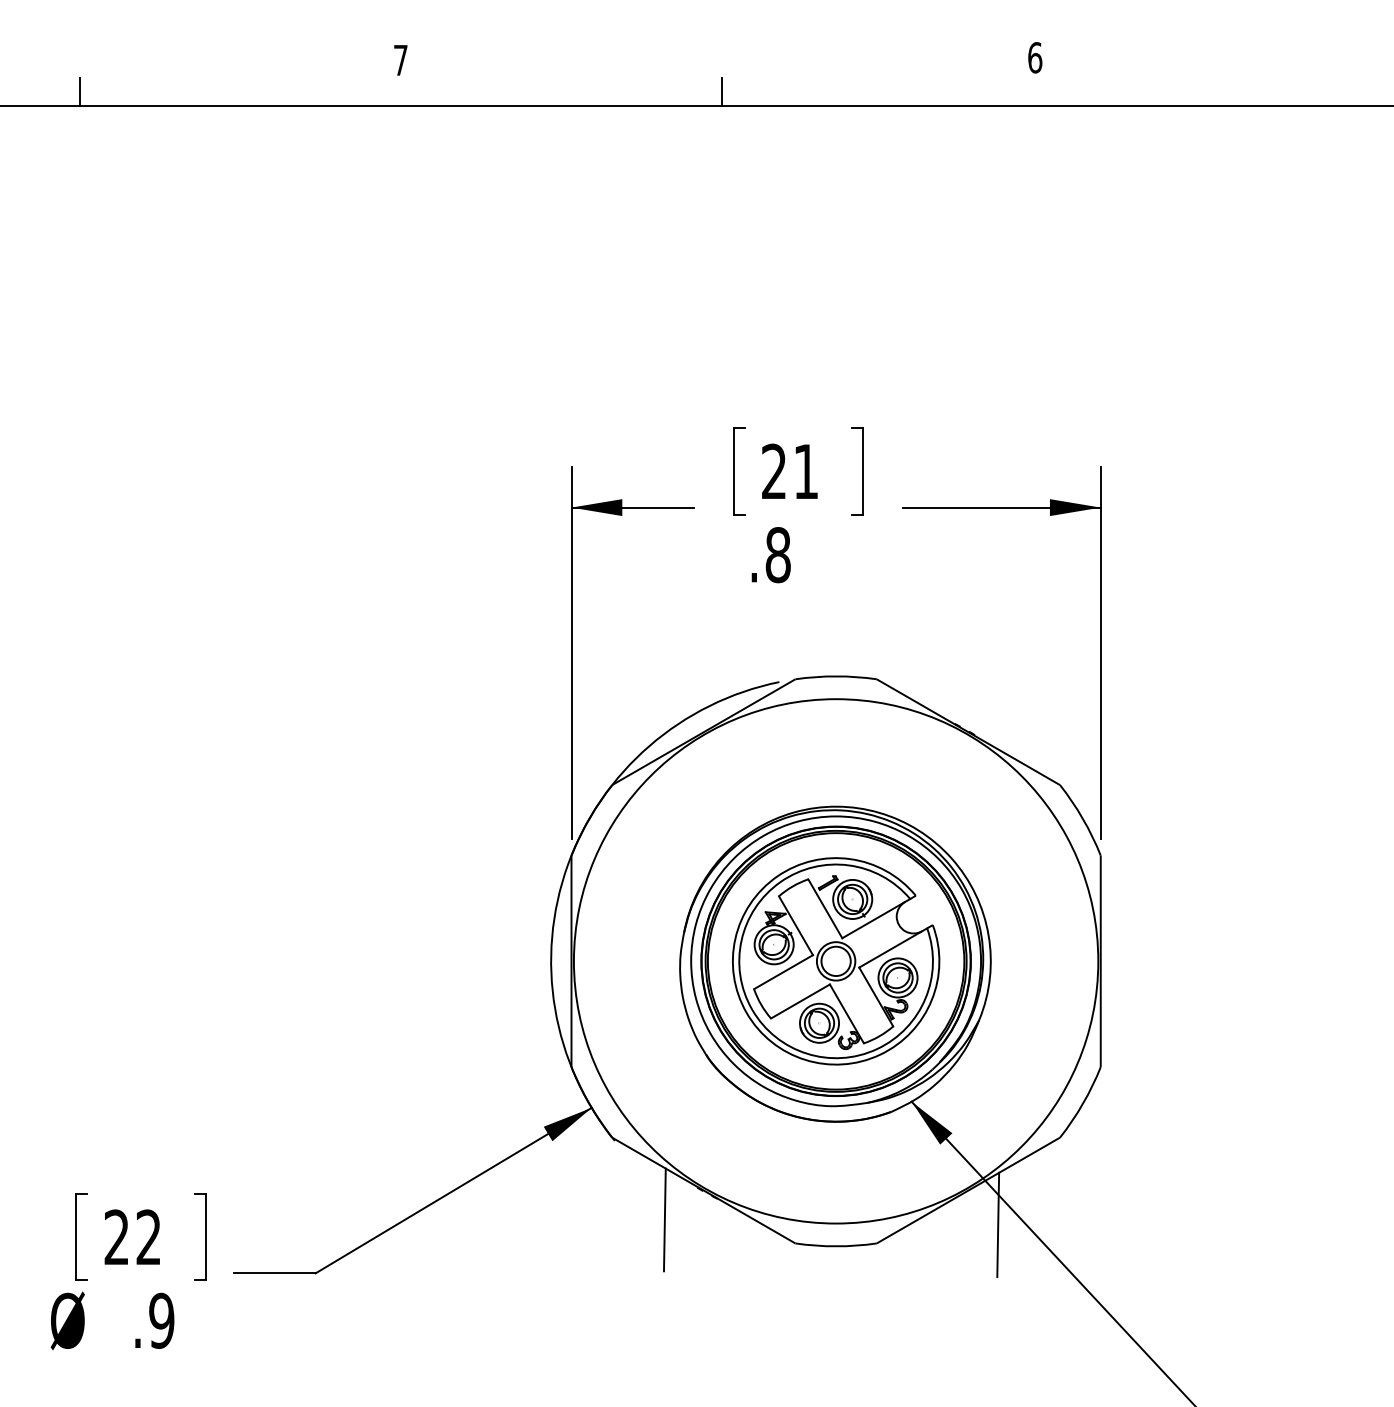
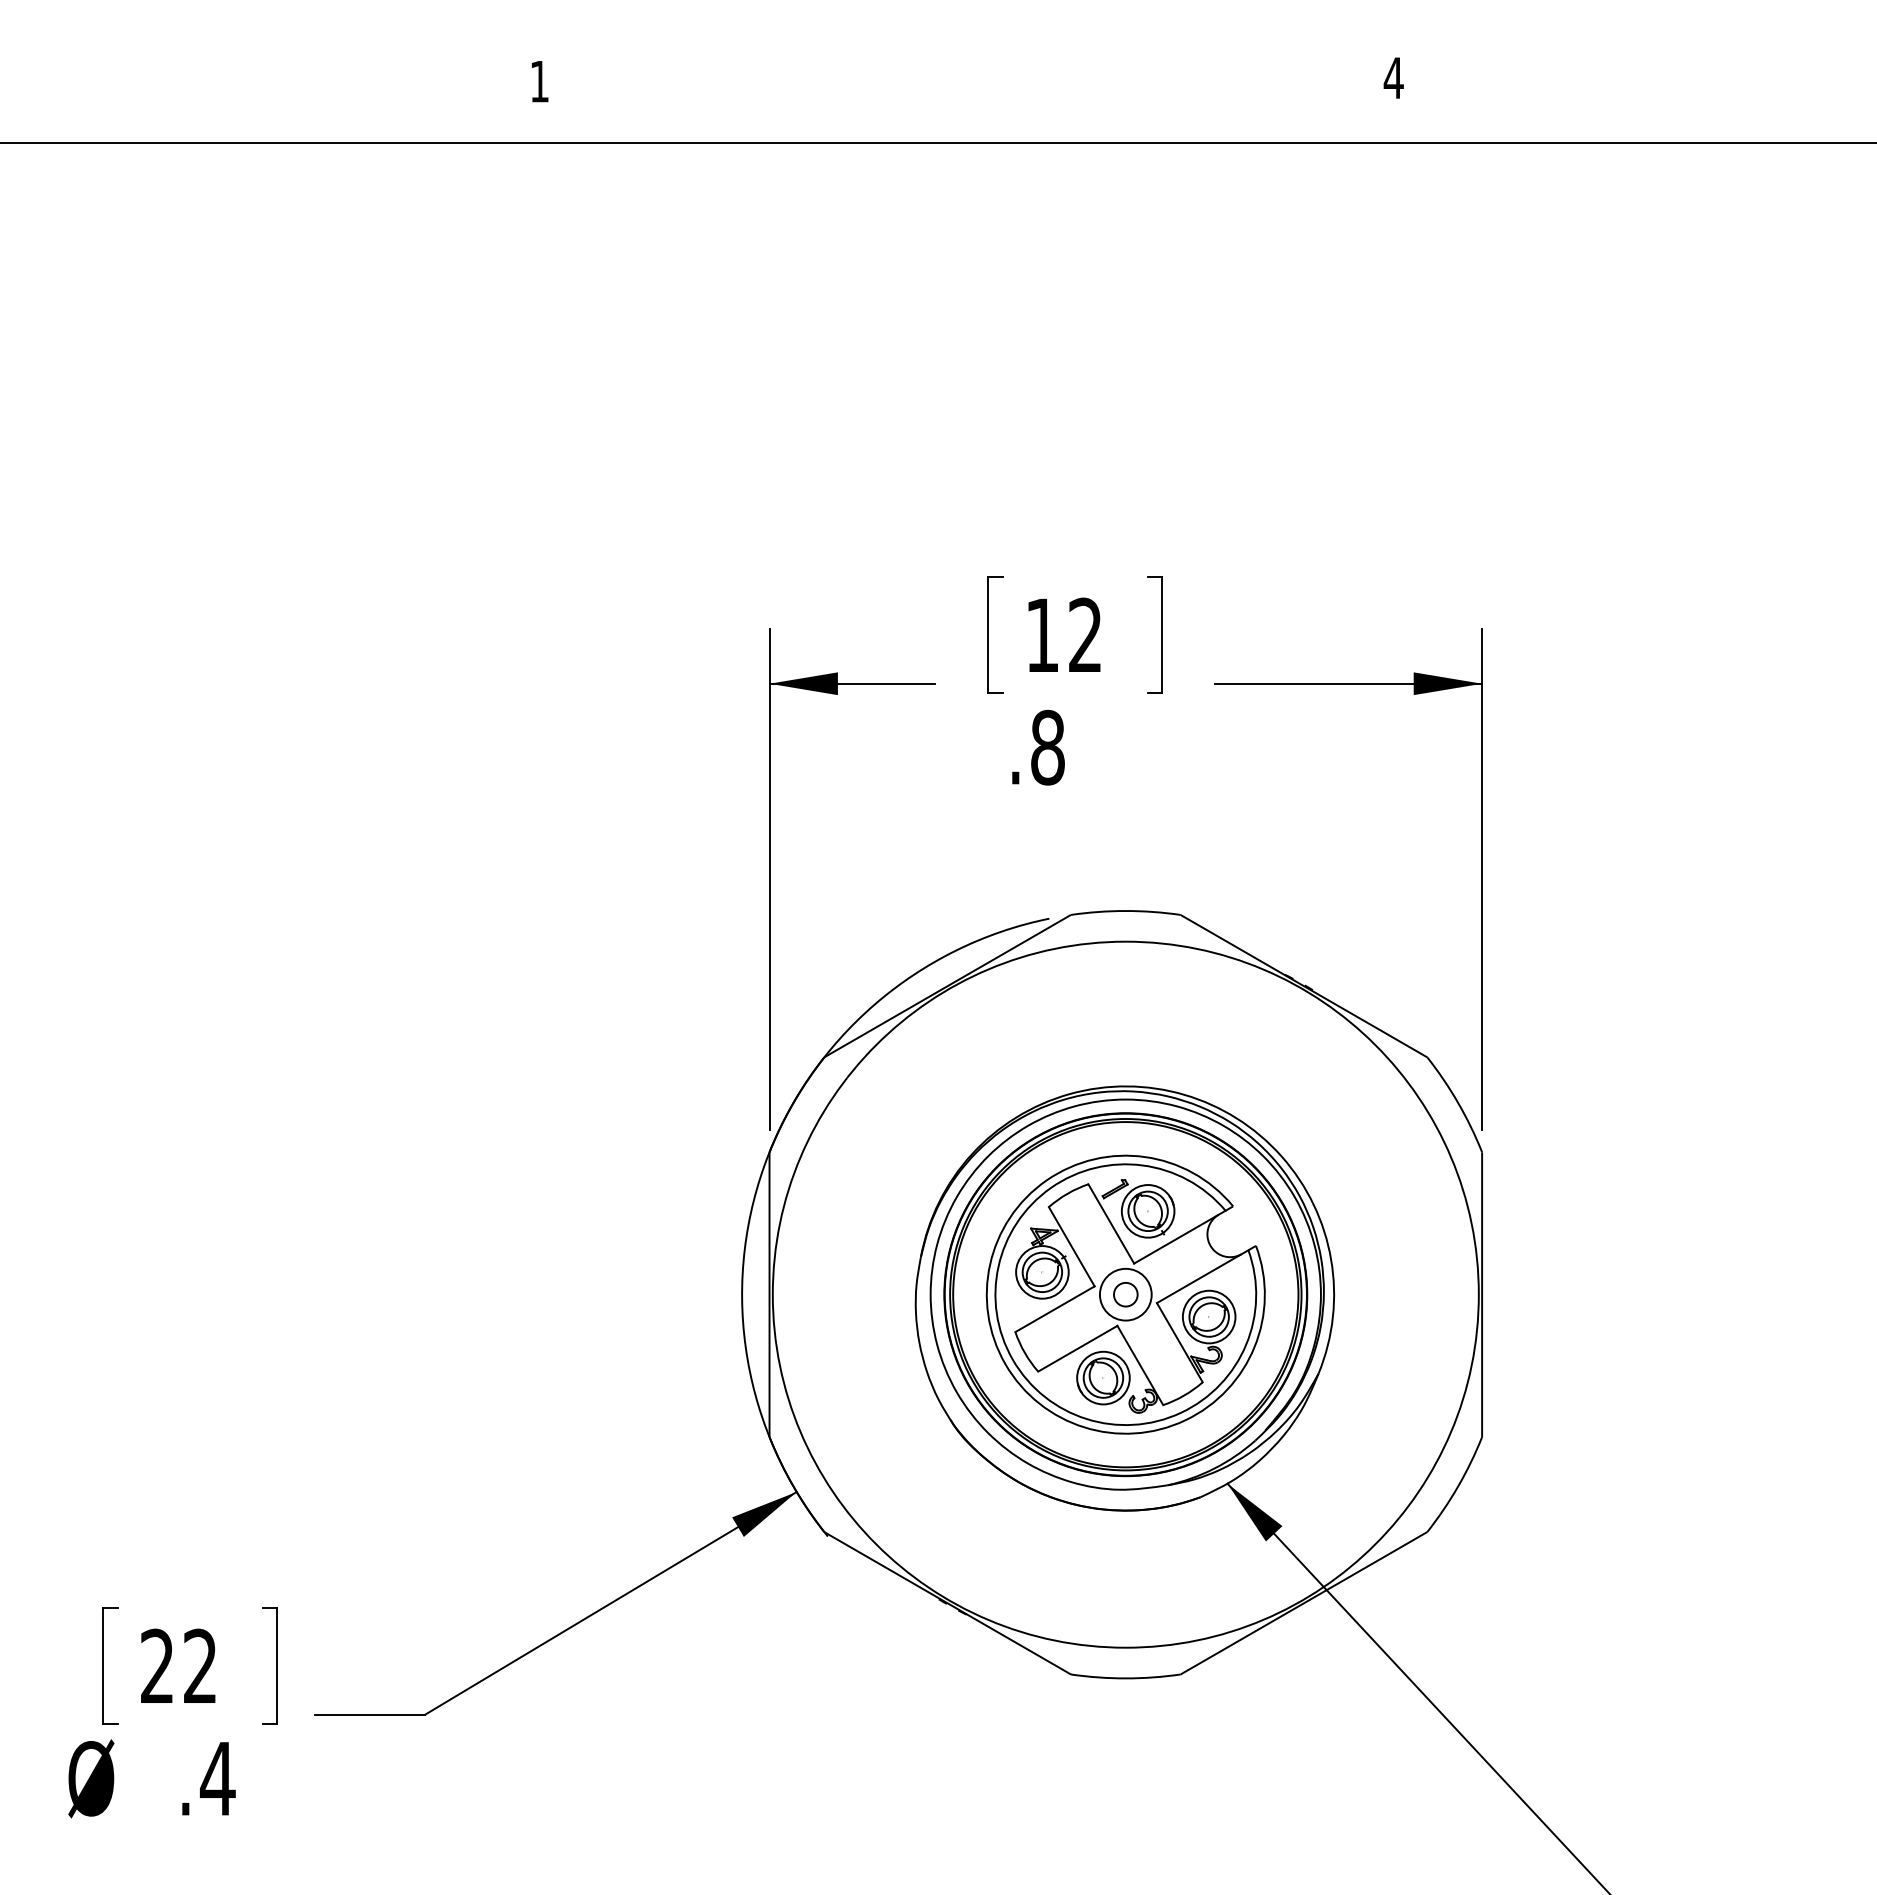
text: (1034, 57) -> (1393, 77), 6 -> 4
text: (400, 60) -> (539, 81), 7 -> 1
line: (80, 91) -> (108, 123), removed
line: (721, 91) -> (971, 123), removed
text: (789, 471) -> (1063, 634), 21 -> 12
circle: (835, 961) -> (1125, 1294), size x0.6
line: (665, 1219) -> (895, 1642), removed
line: (997, 1224) -> (1343, 1649), removed
text: (161, 1320) -> (217, 1778), .9 -> .4

